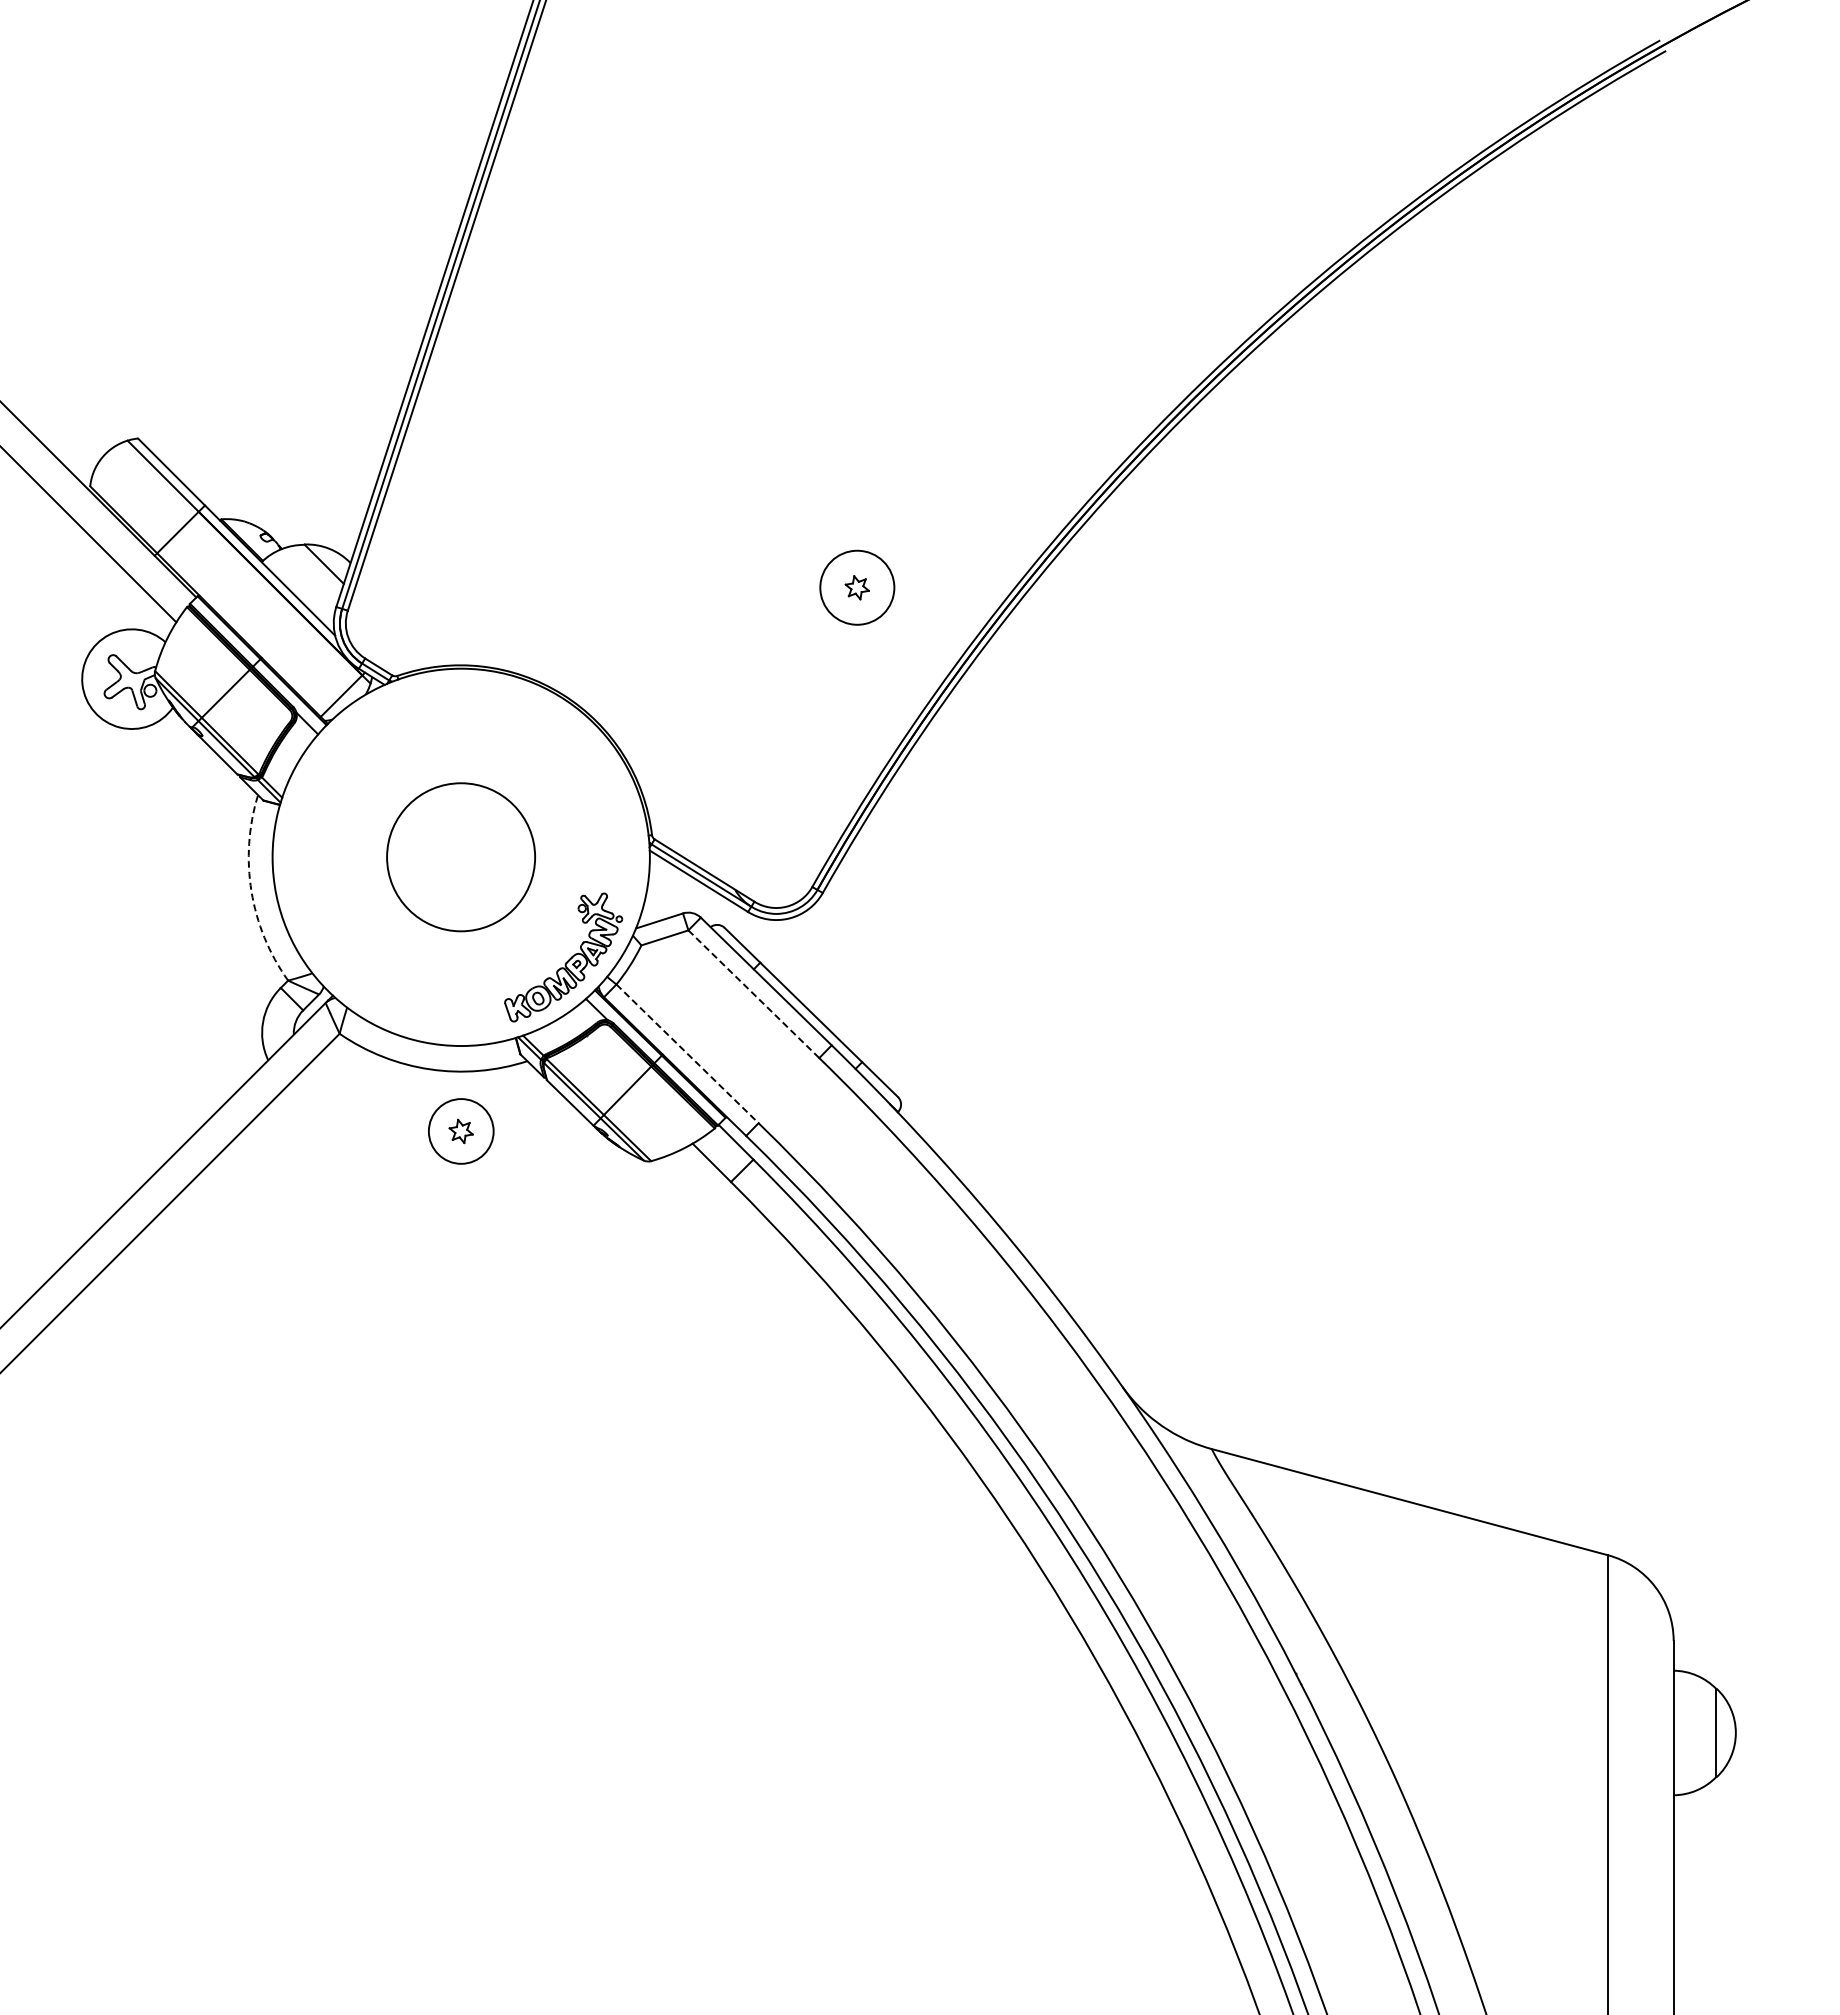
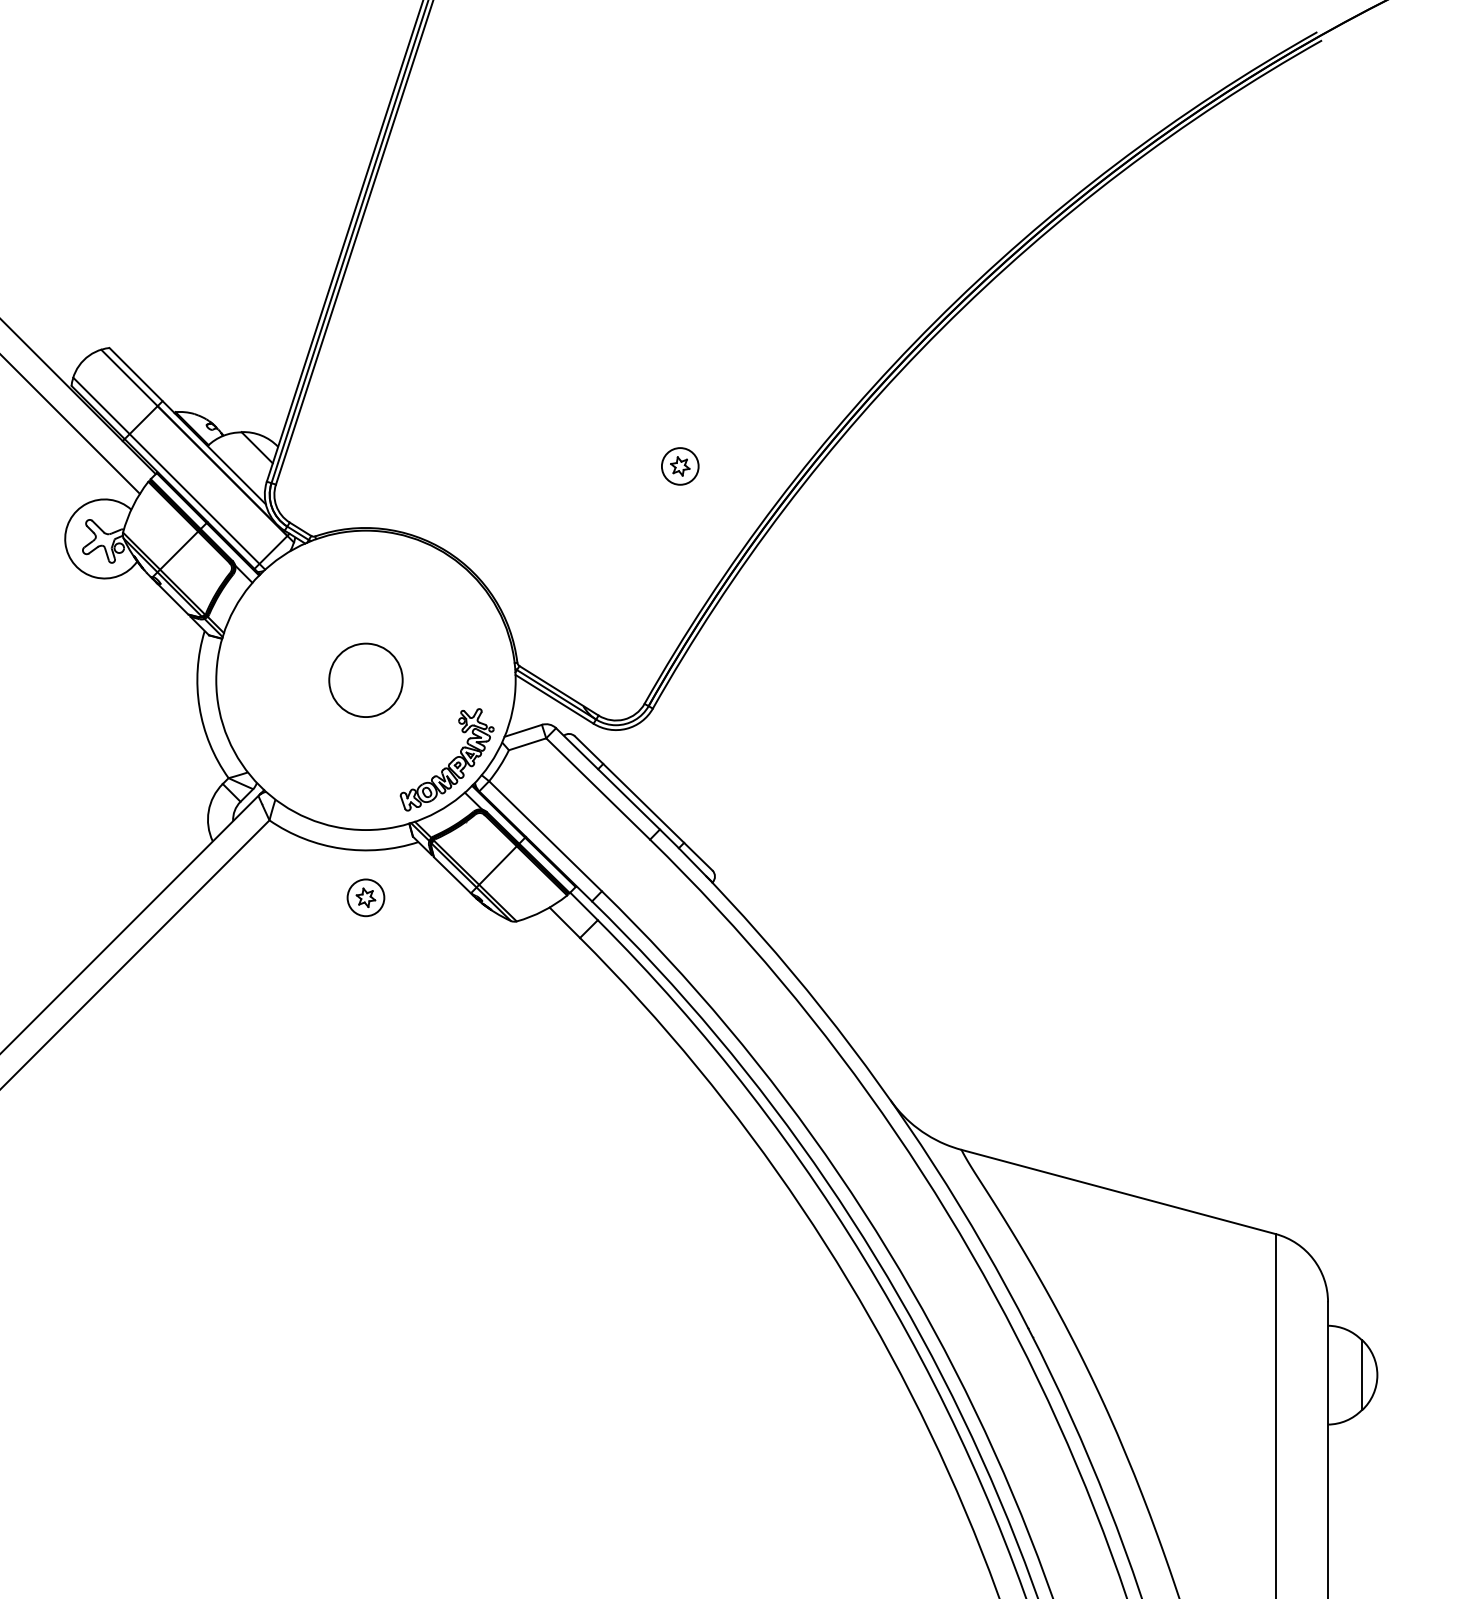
circle: (857, 587) -> (680, 466), size x0.62
line: (213, 596) -> (169, 473), added
circle: (461, 857) -> (366, 680), size x0.62
arc: (251, 891) -> (199, 707), dashed -> solid
line: (753, 993) -> (597, 788), dashed -> solid
line: (687, 1054) -> (545, 836), dashed -> solid
circle: (461, 1131) -> (366, 897), size x0.71

